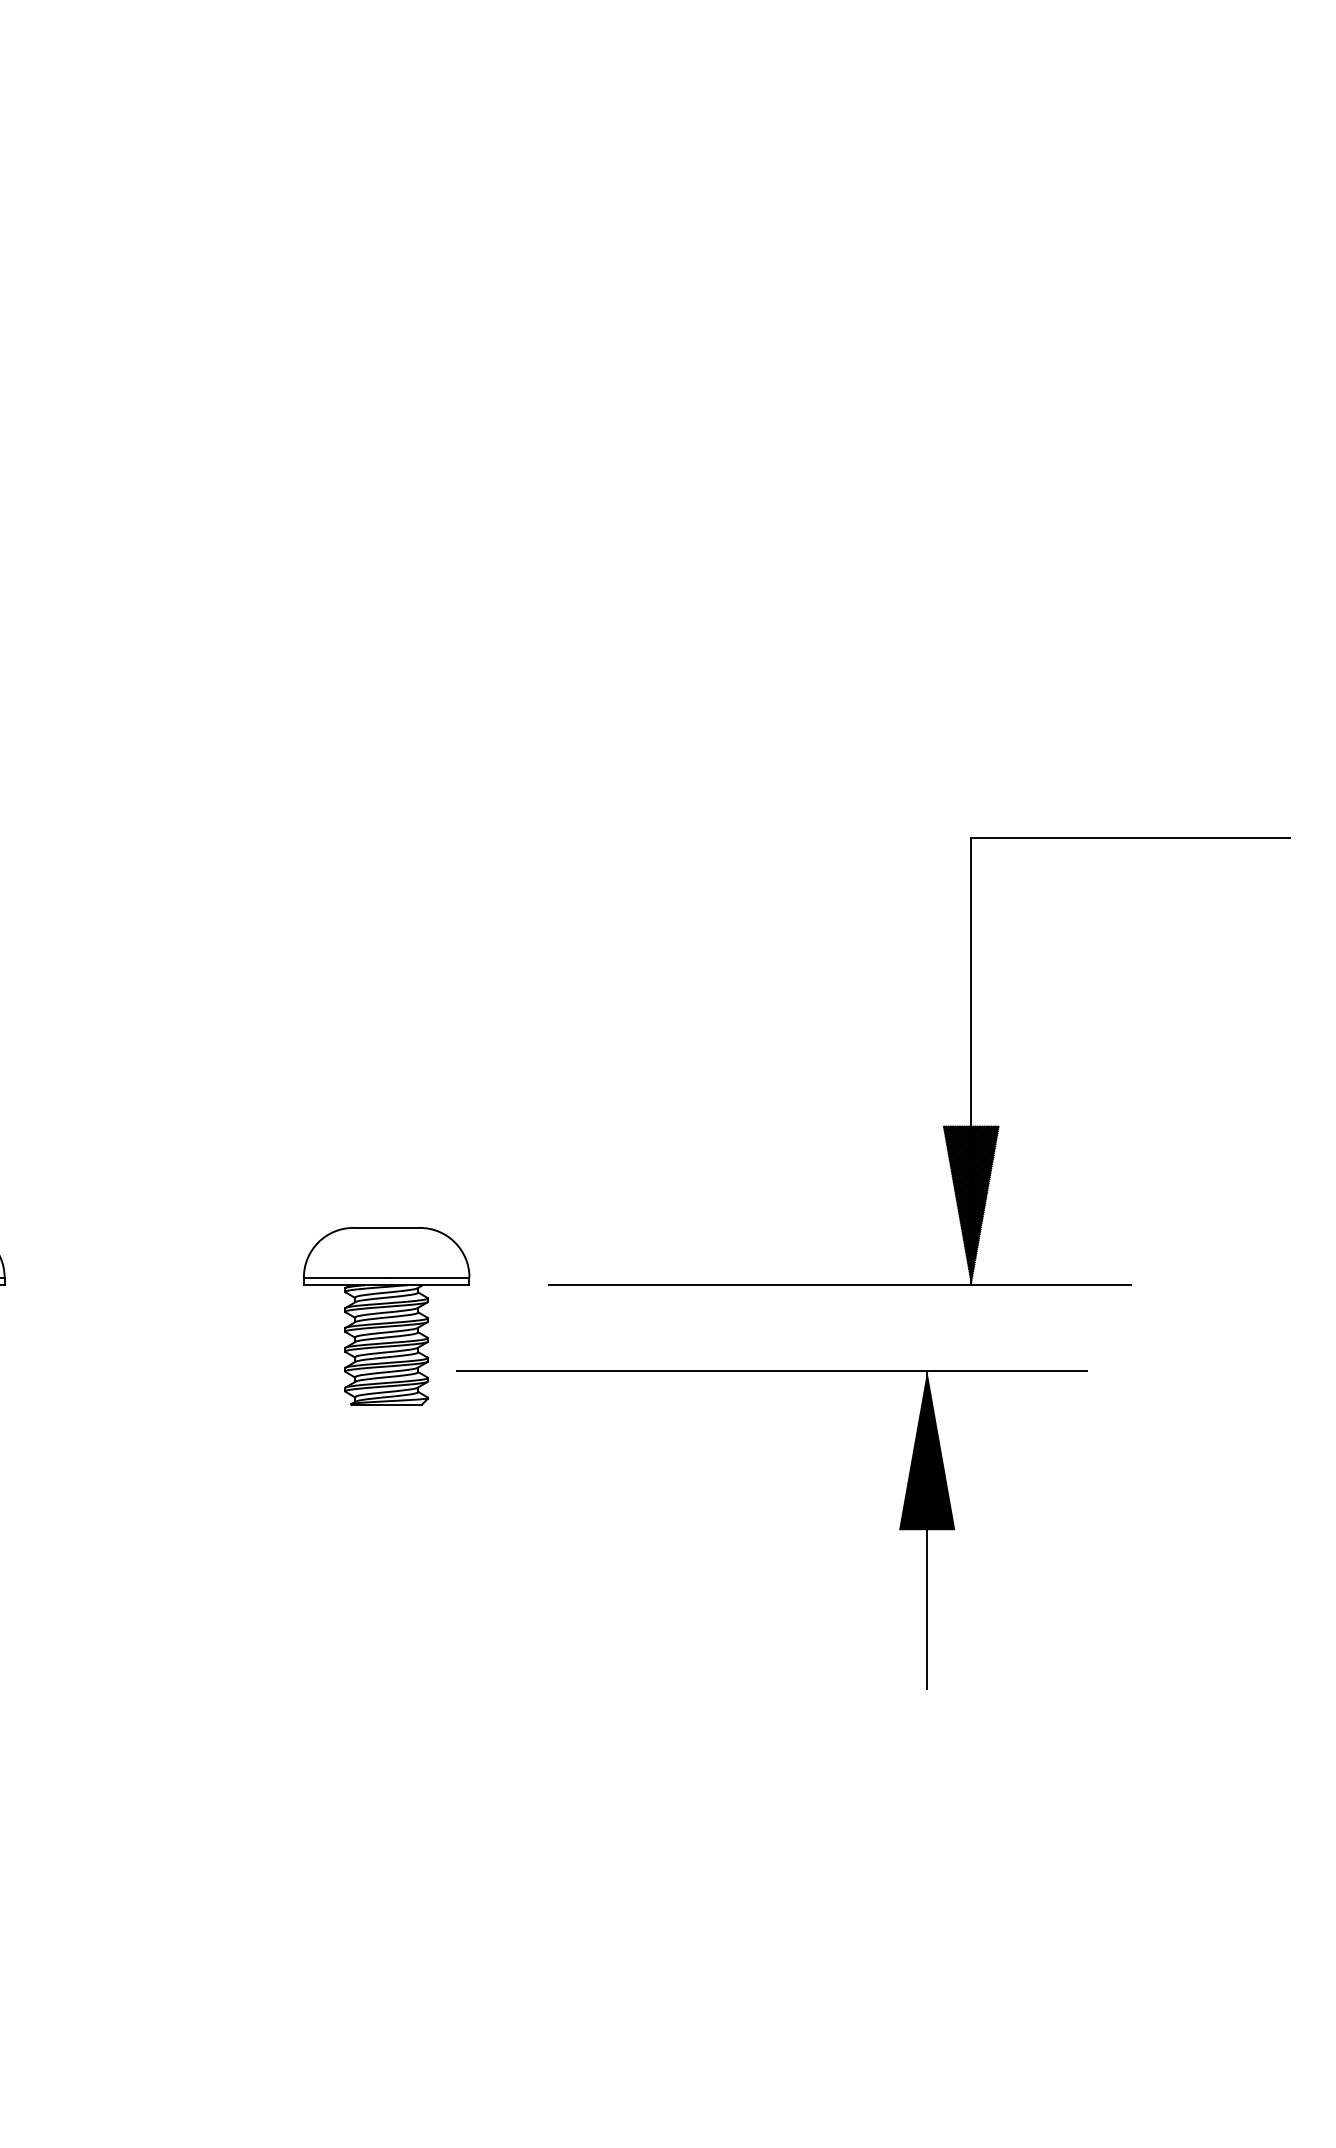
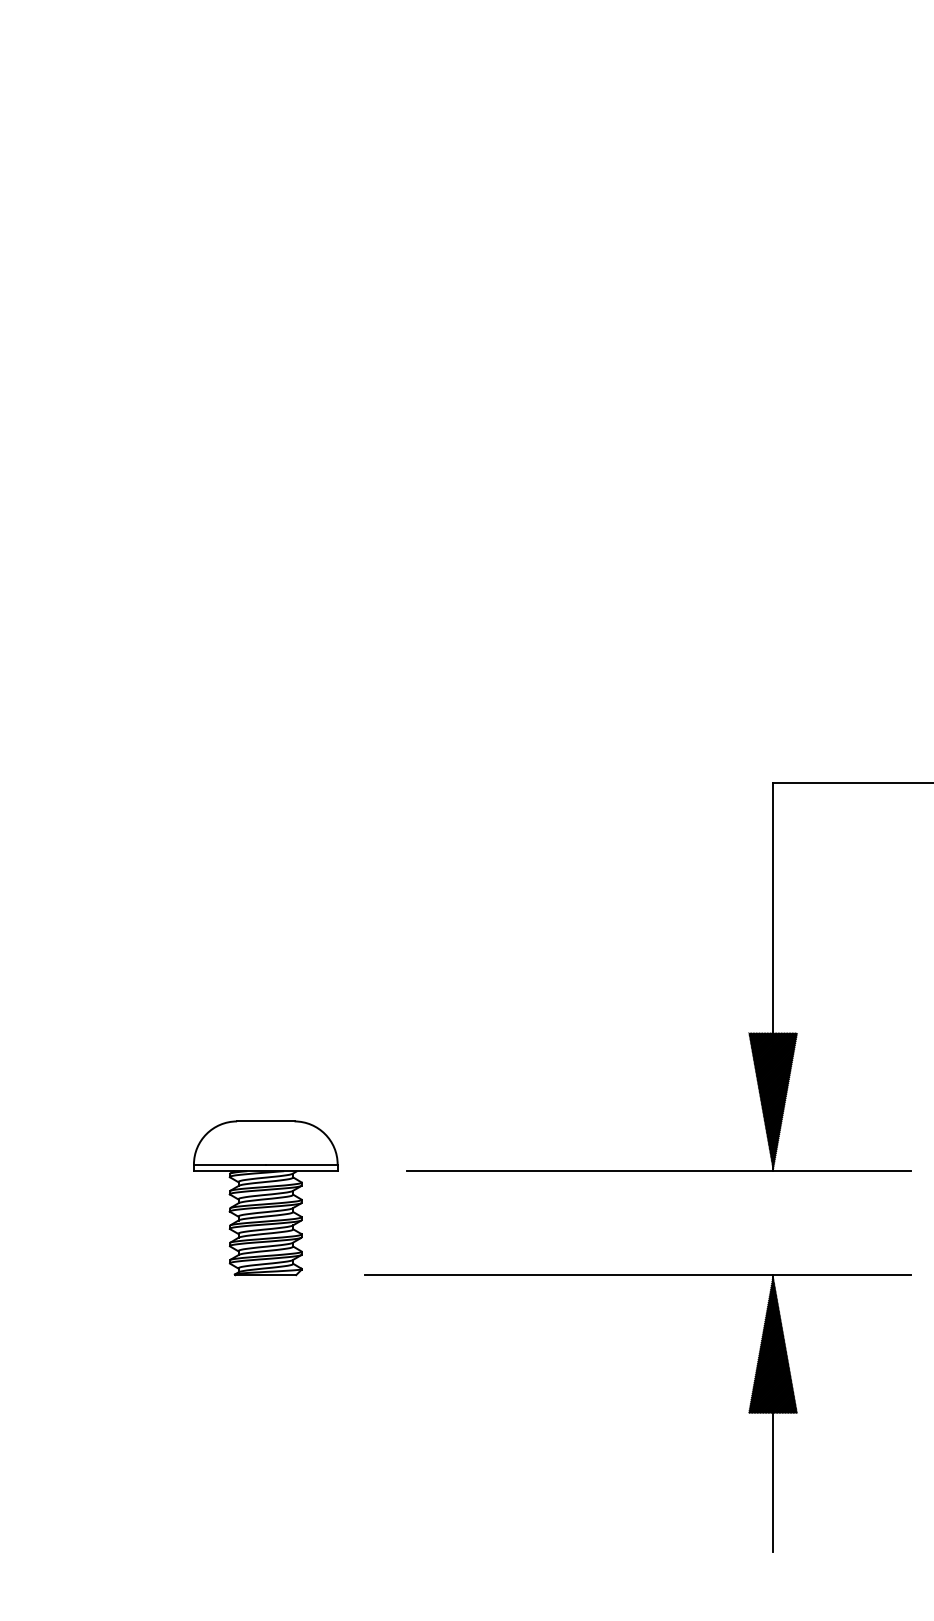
part: (898, 1529) -> (748, 1412), moved

